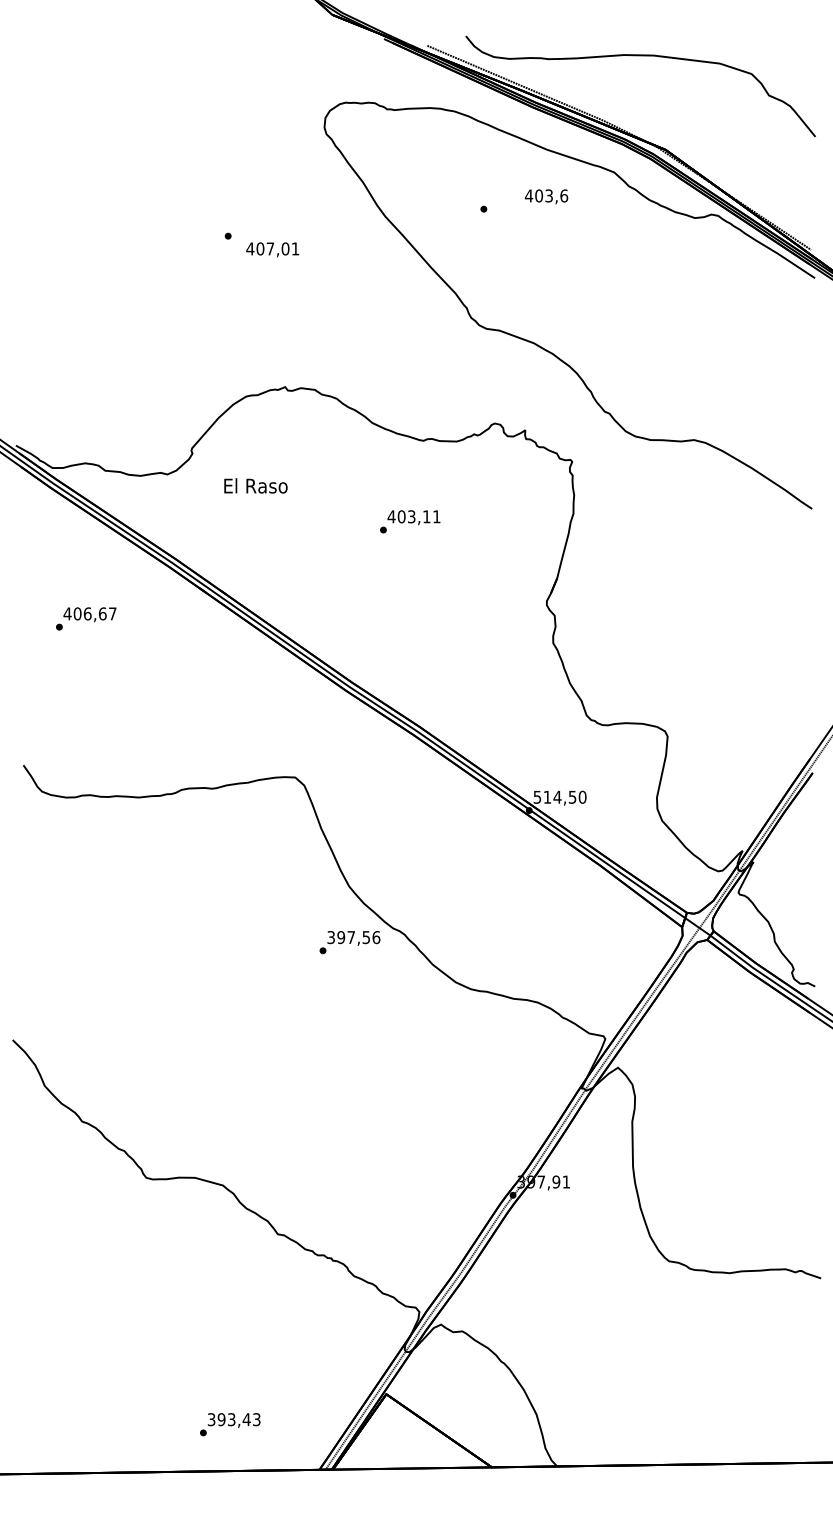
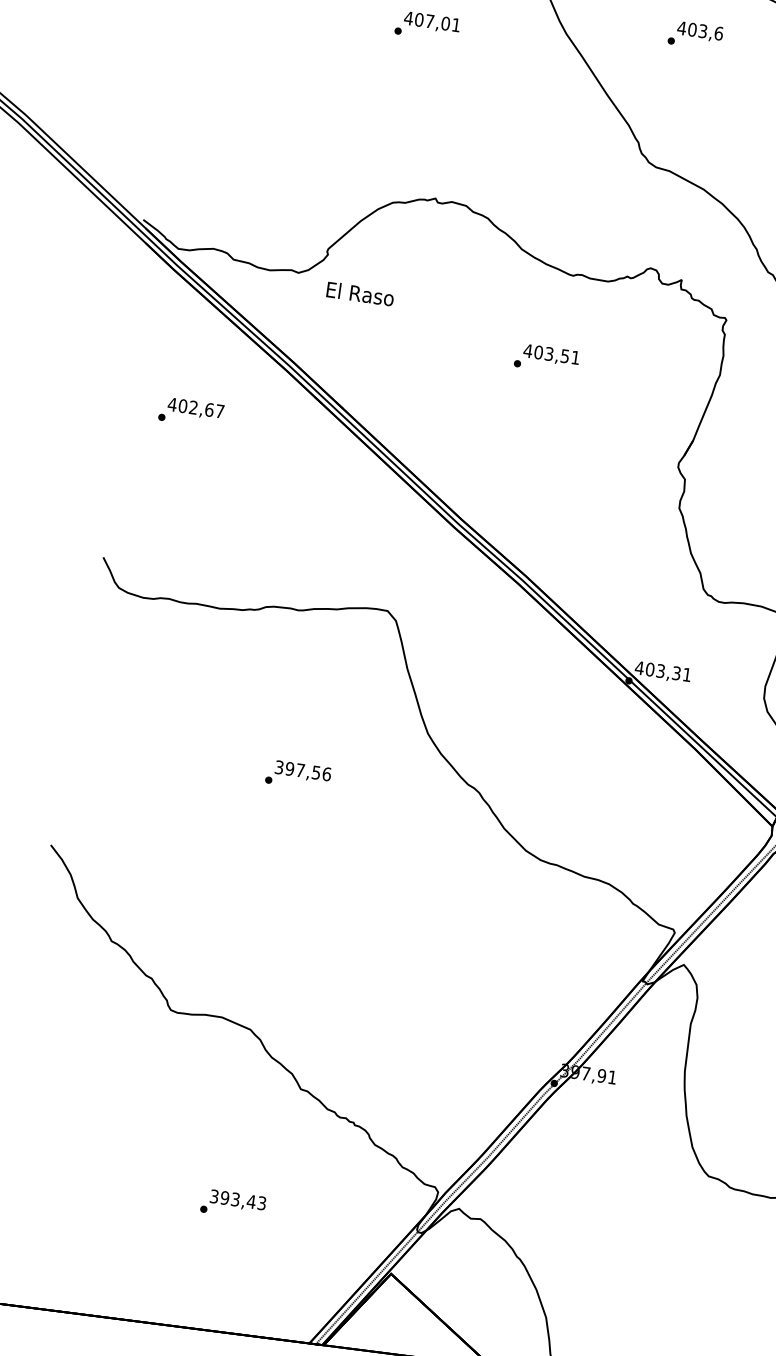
text: (546, 196) -> (700, 31), moved
text: (272, 249) -> (431, 22), moved
text: (255, 485) -> (360, 293), moved
text: (426, 516) -> (564, 355), 403,11 -> 403,51
text: (87, 613) -> (193, 407), 406,67 -> 402,67
text: (559, 796) -> (662, 670), 514,50 -> 403,31
text: (349, 942) -> (297, 775), moved
text: (230, 1424) -> (233, 1204), moved

